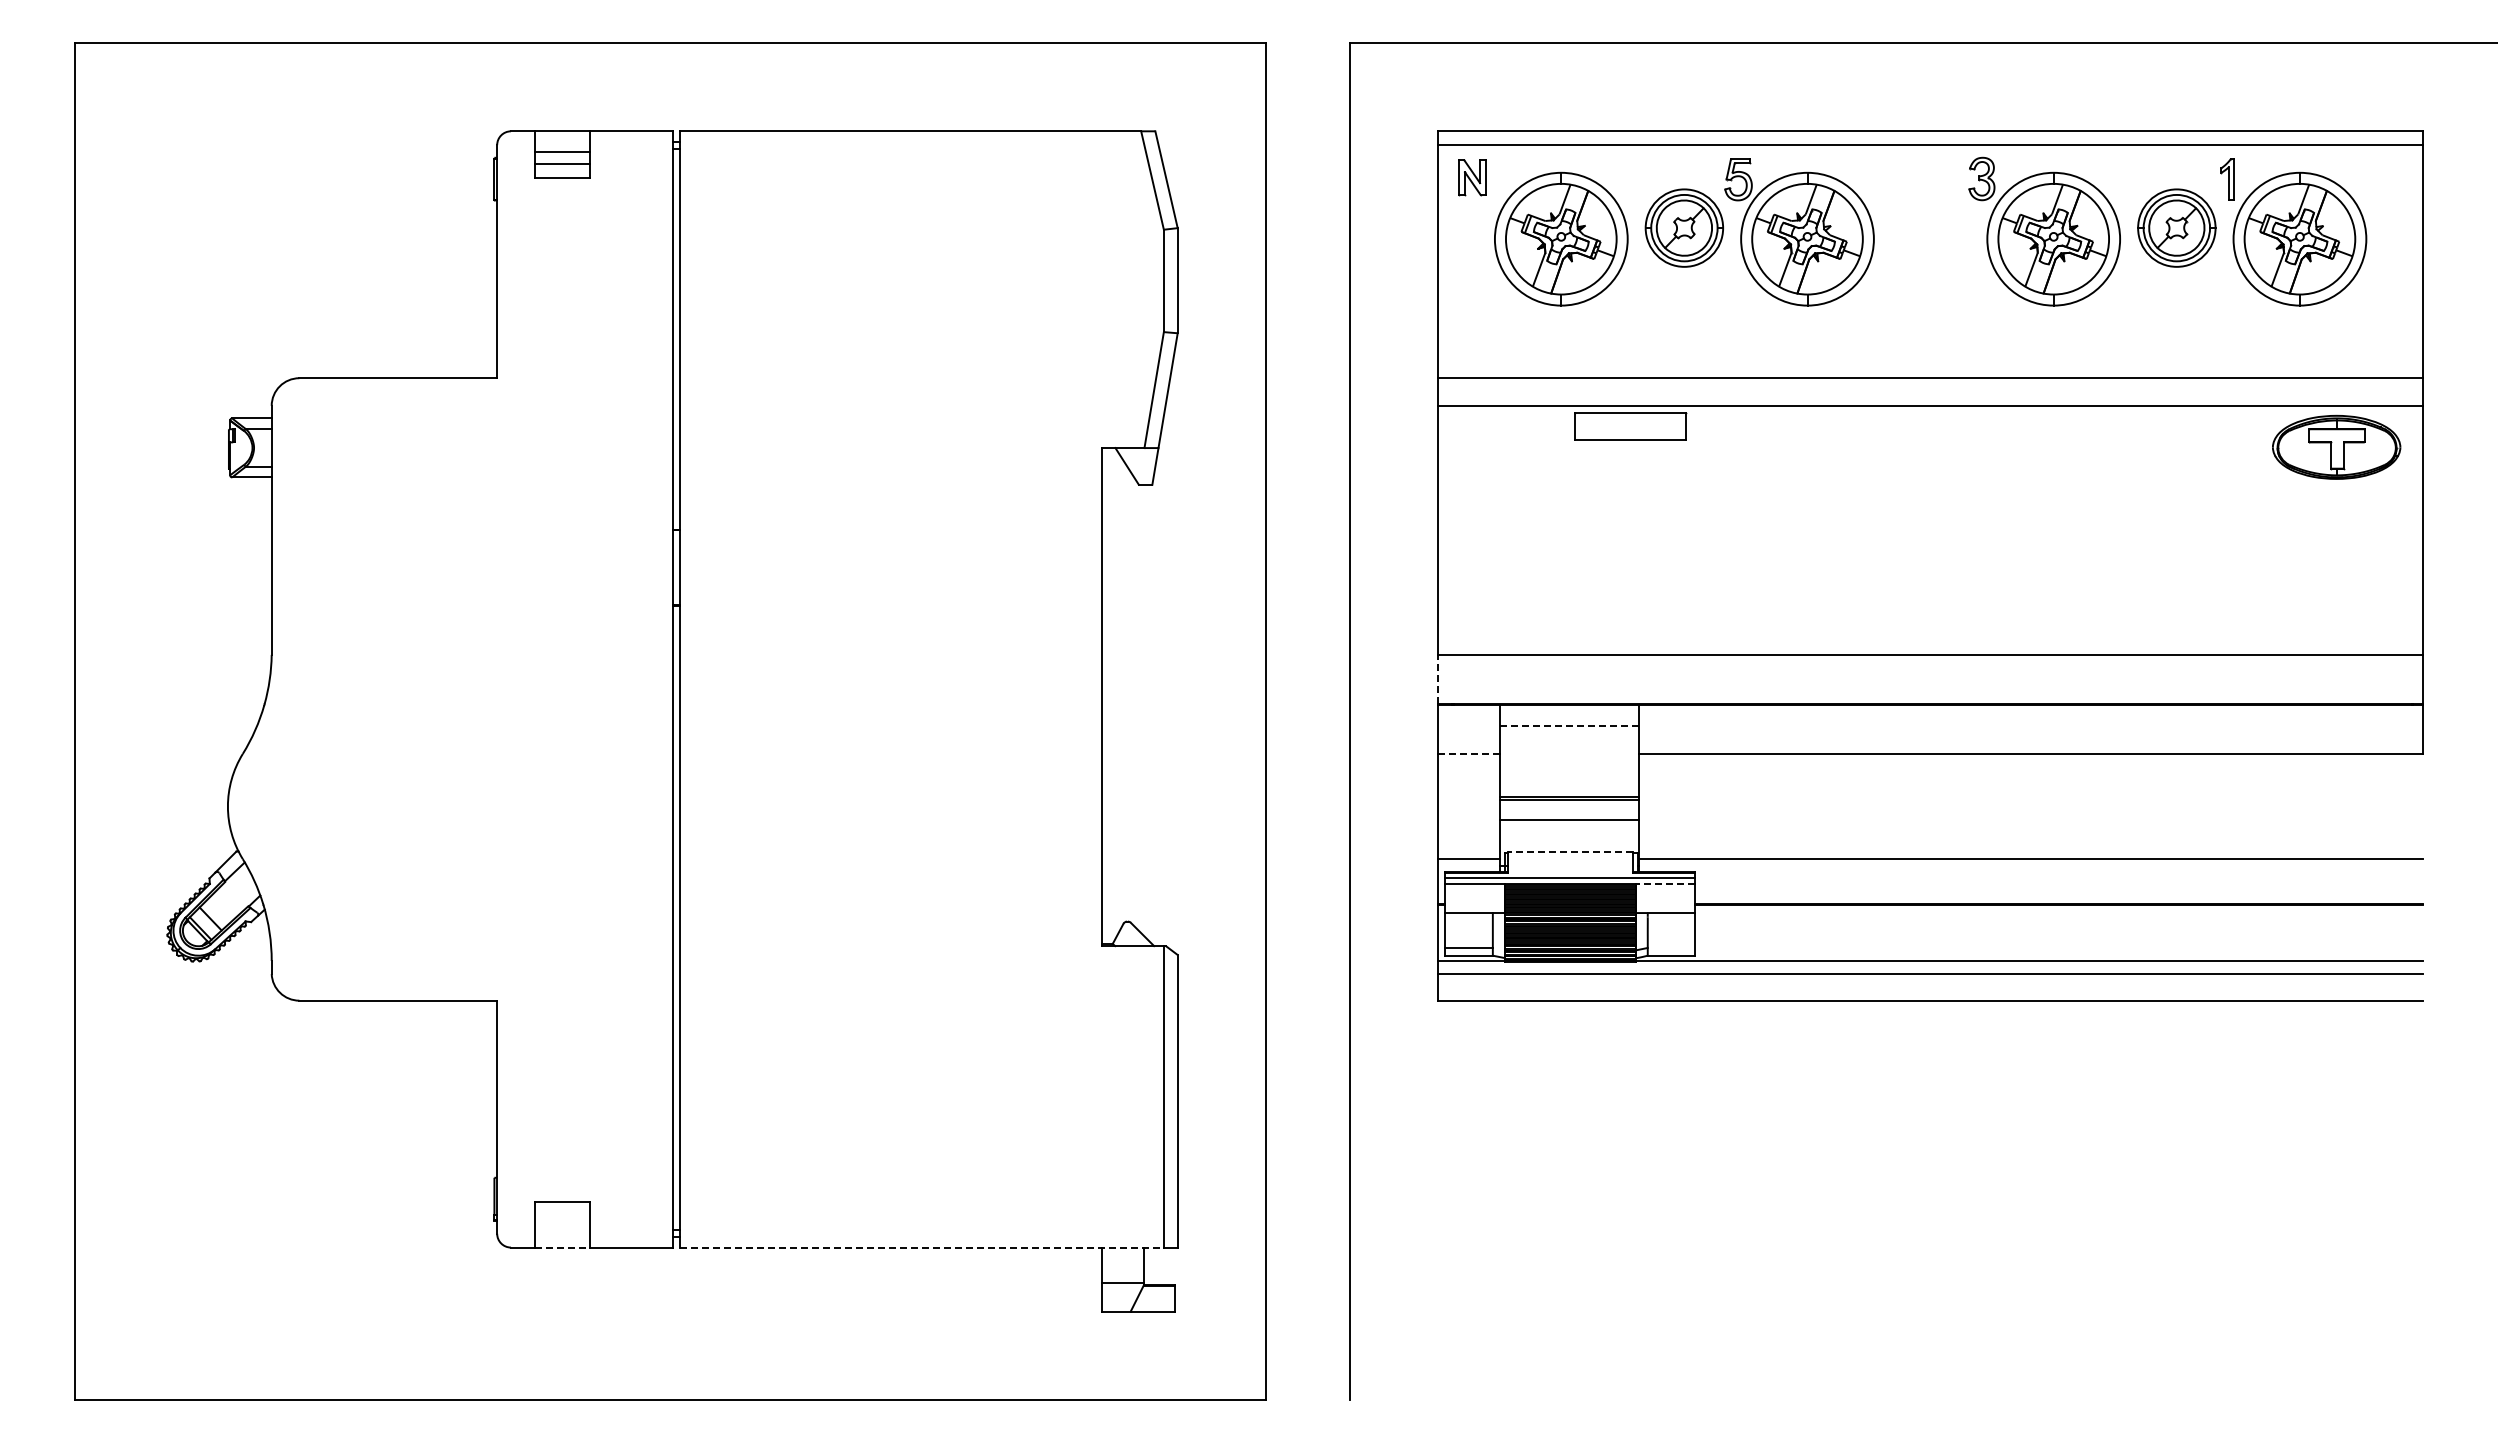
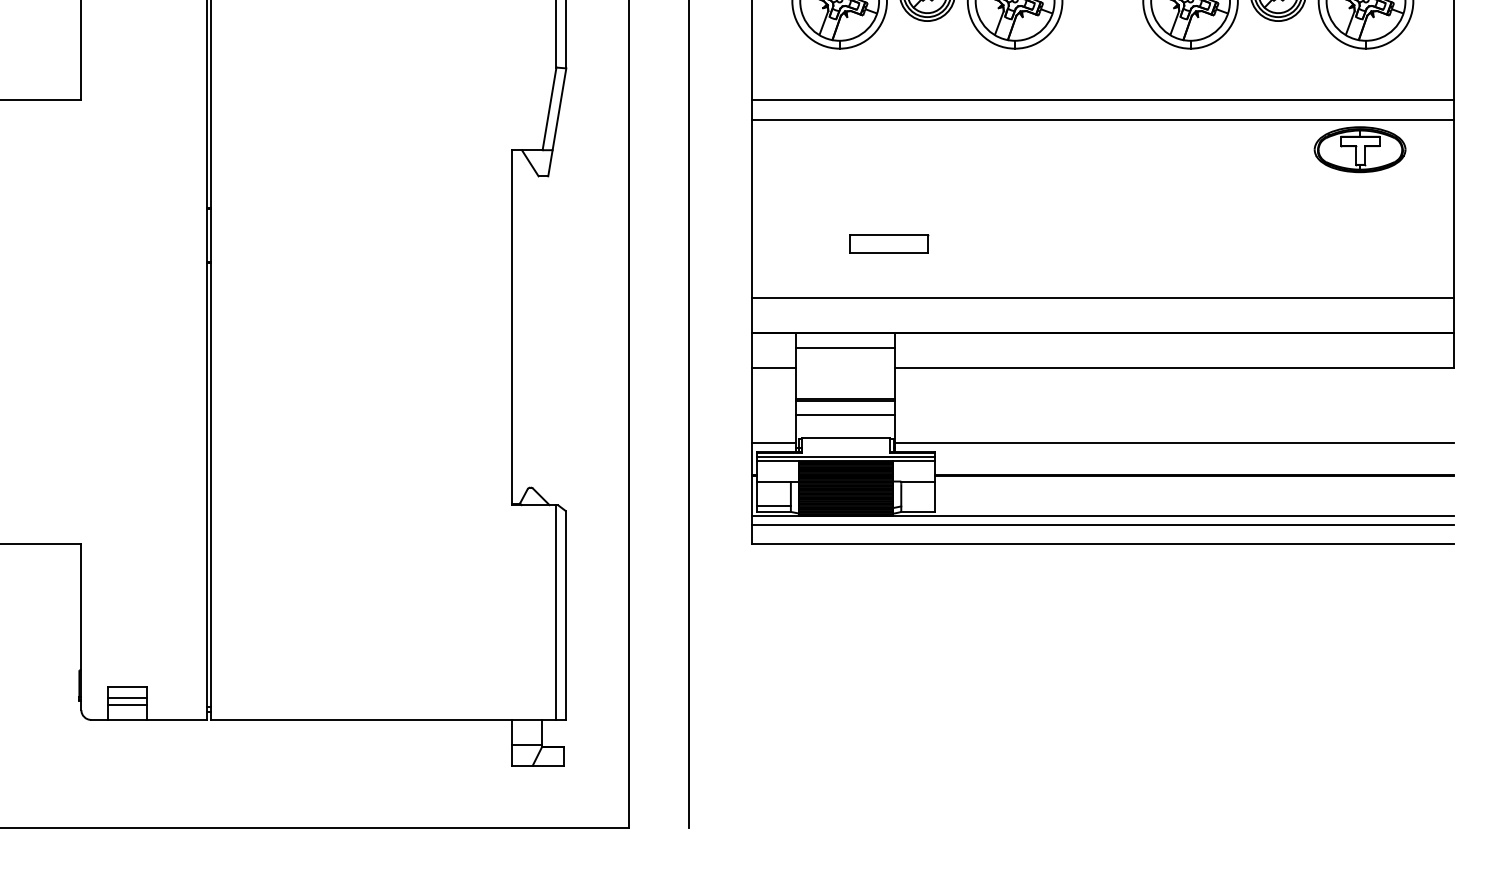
part: (1630, 426) -> (888, 243), moved
part: (2336, 446) -> (1360, 149), moved
line: (1438, 679) -> (752, 315), dashed -> solid
line: (1570, 726) -> (846, 348), dashed -> solid
line: (1468, 753) -> (773, 367), dashed -> solid
line: (1569, 851) -> (845, 437), dashed -> solid
line: (1665, 884) -> (913, 461), dashed -> solid
line: (561, 1216) -> (127, 697), added
line: (561, 1226) -> (127, 704), added
line: (562, 1247) -> (127, 719), dashed -> solid
line: (922, 1247) -> (384, 719), dashed -> solid

